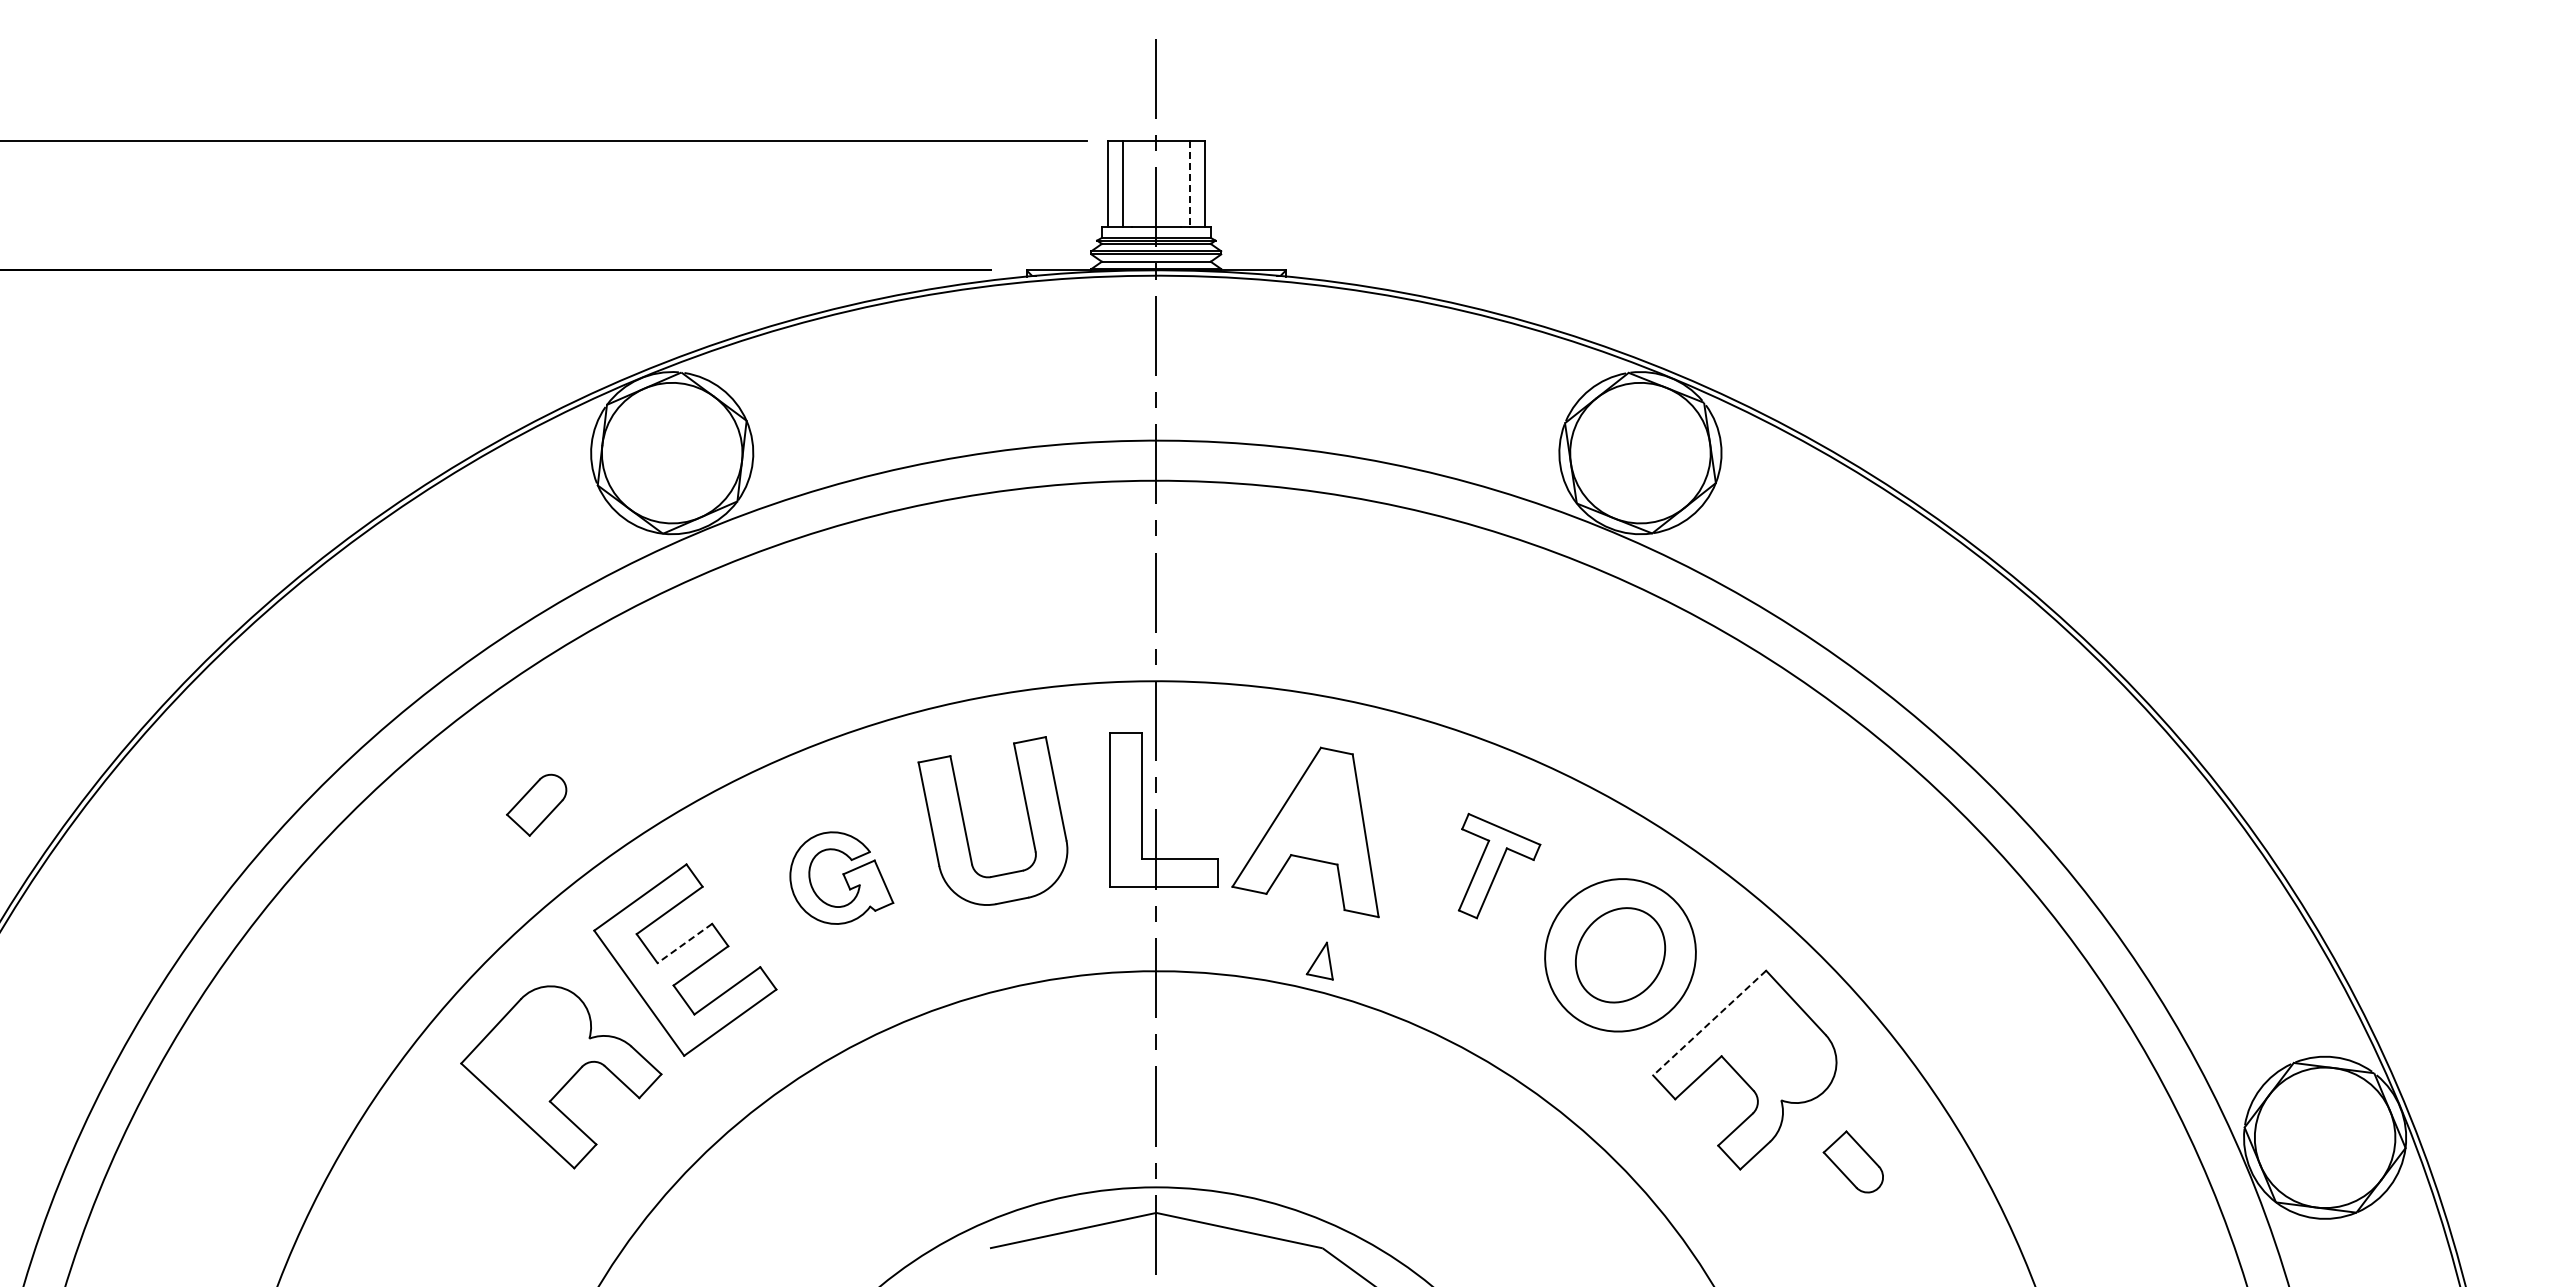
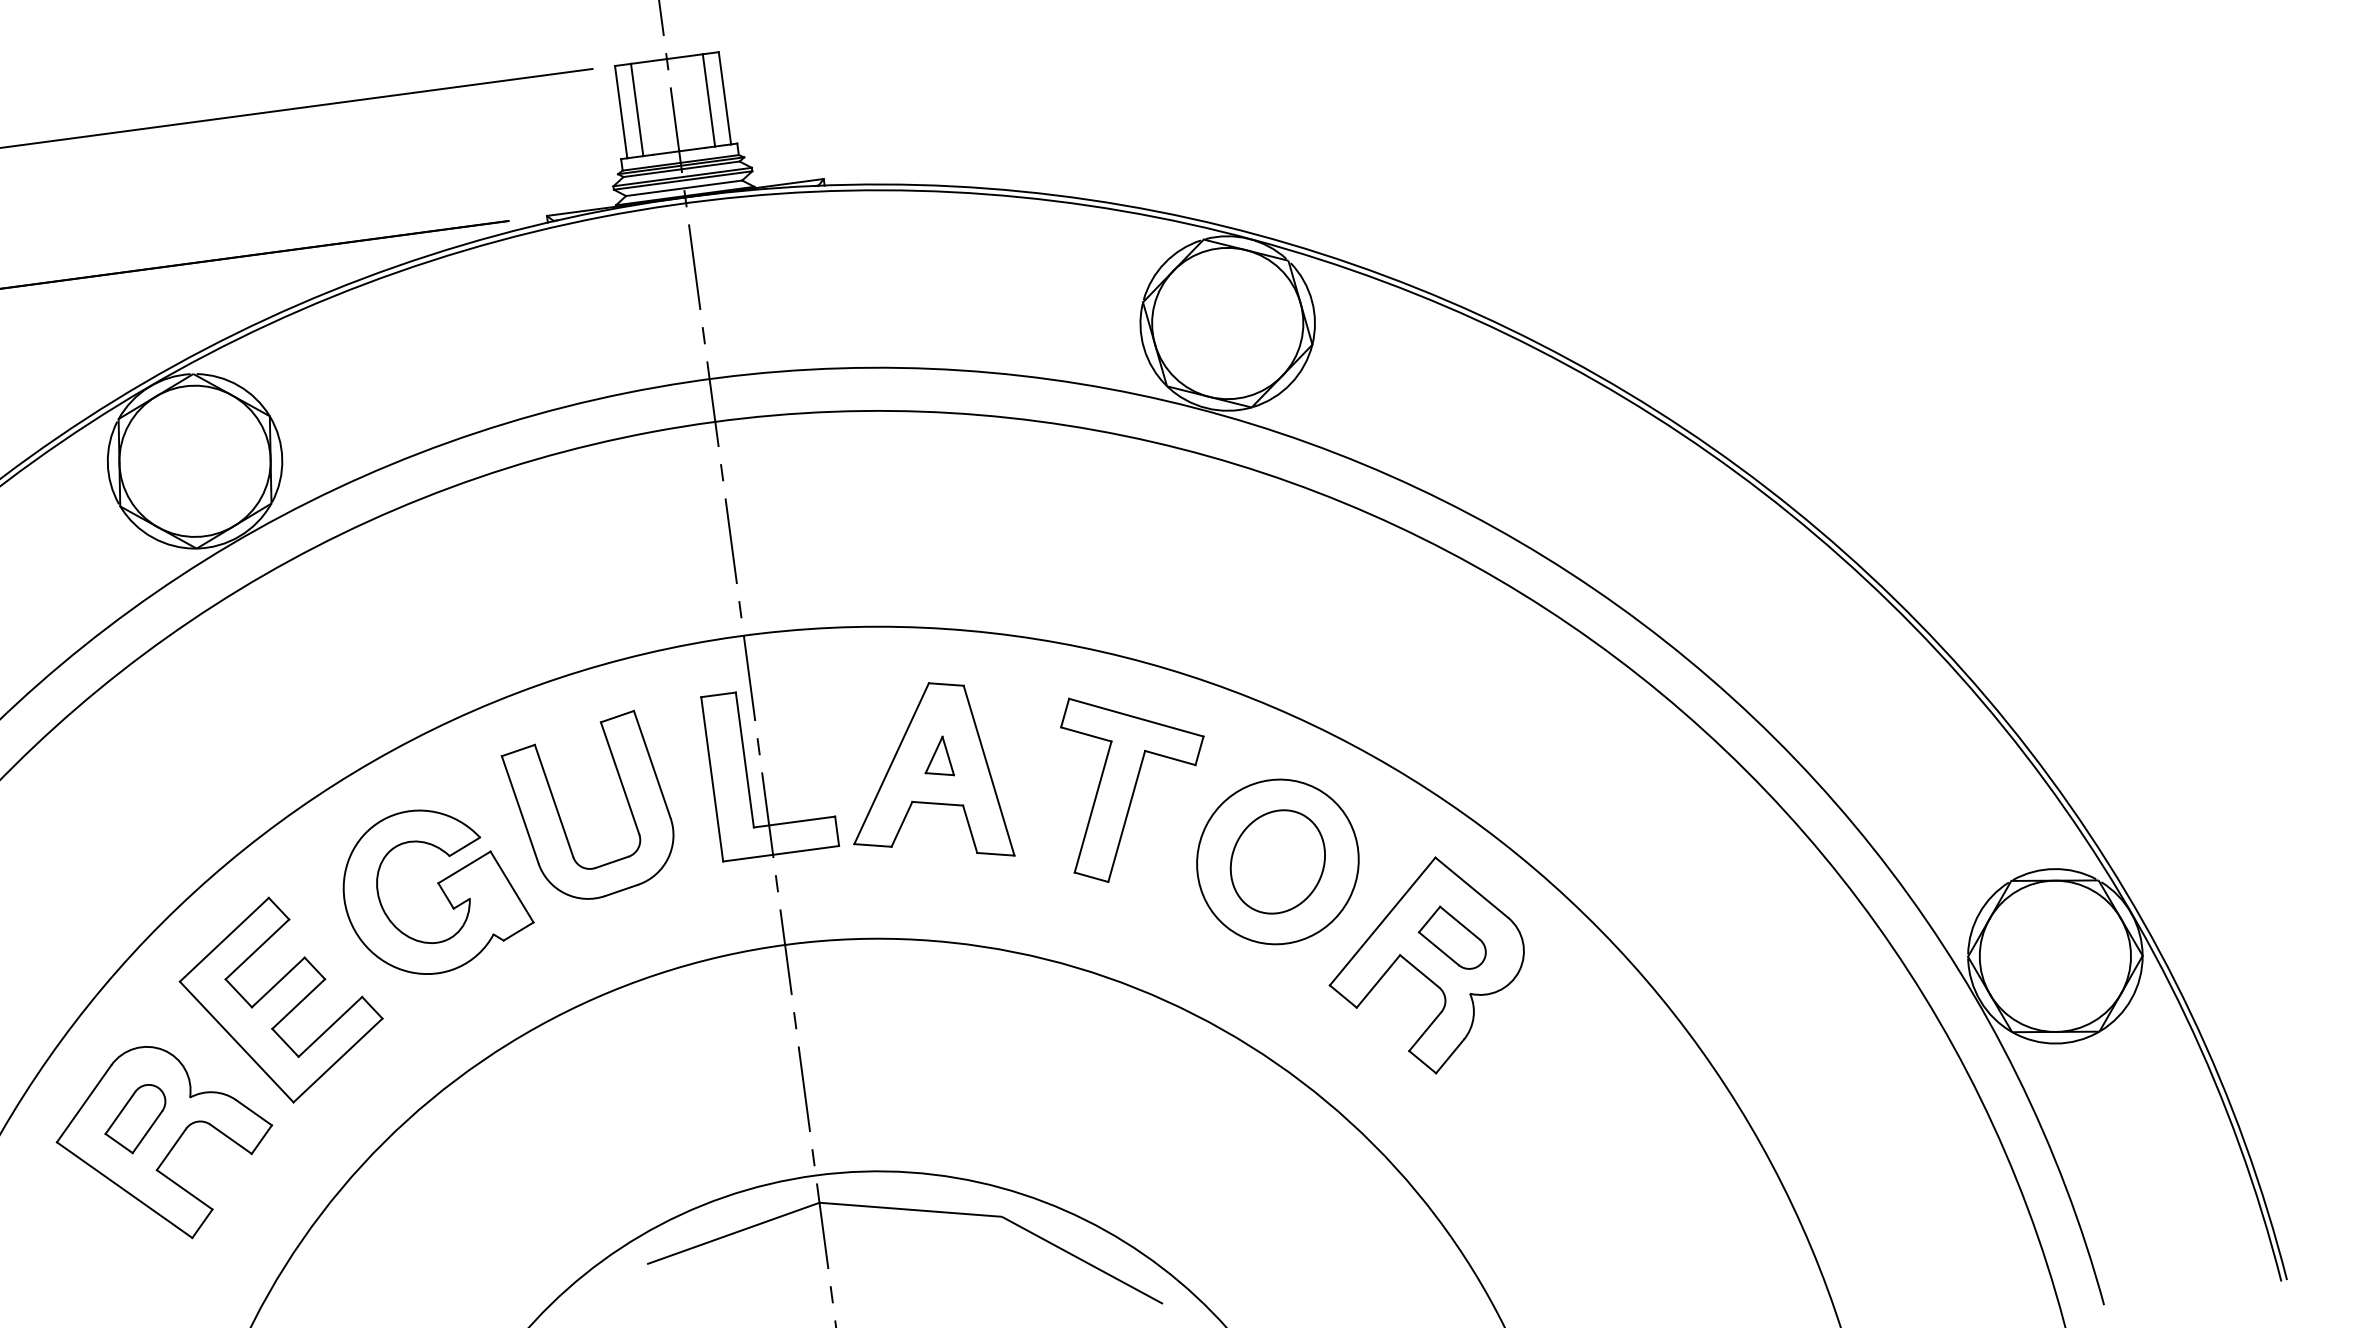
line: (1190, 184) -> (709, 101), dashed -> solid
part: (536, 804) -> (135, 1118), moved
part: (1499, 865) -> (1136, 783), size x1.67
part: (841, 877) -> (435, 889), size x1.67
line: (684, 943) -> (277, 982), dashed -> solid
part: (1319, 960) -> (937, 756), moved
line: (1709, 1023) -> (1382, 922), dashed -> solid
part: (1852, 1161) -> (1450, 937), moved

